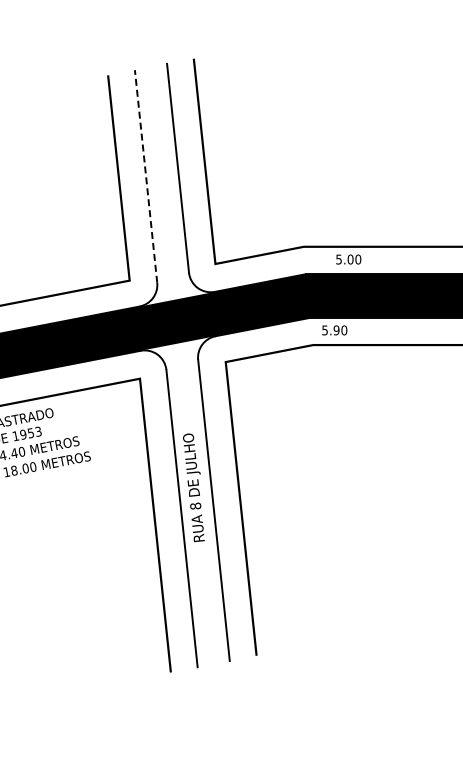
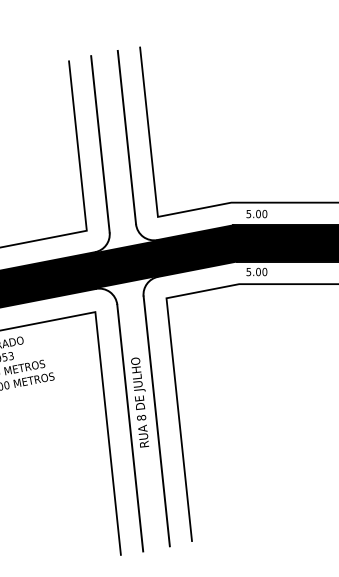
line: (146, 176) -> (100, 144), dashed -> solid
text: (348, 259) -> (256, 214), moved
text: (336, 330) -> (258, 272), 5.90 -> 5.00

